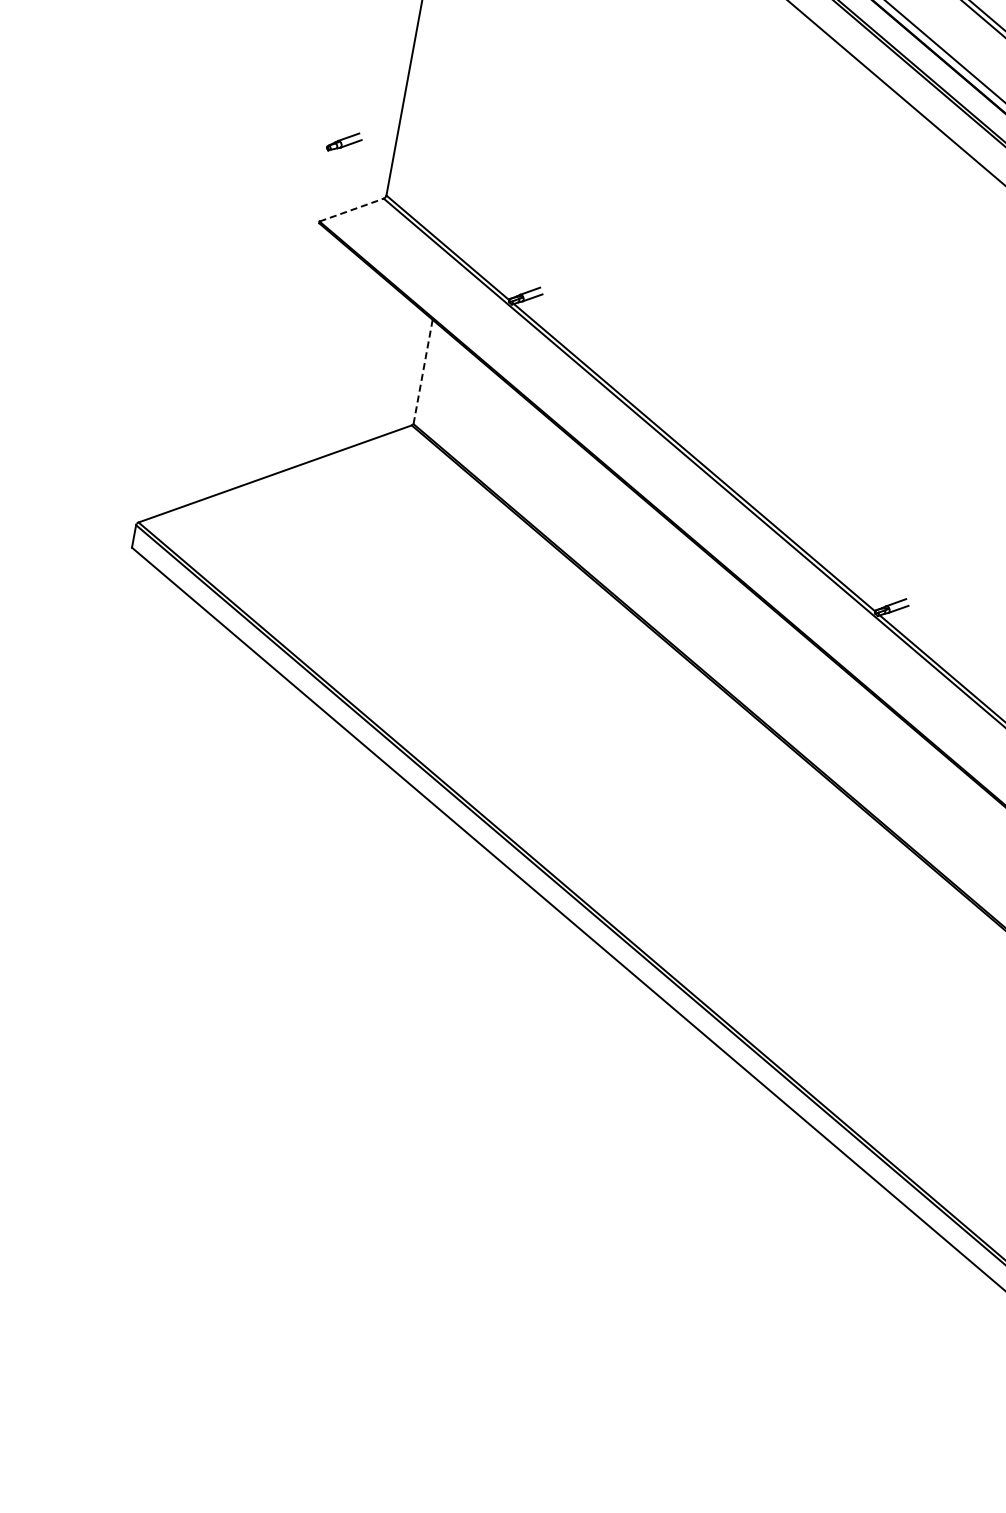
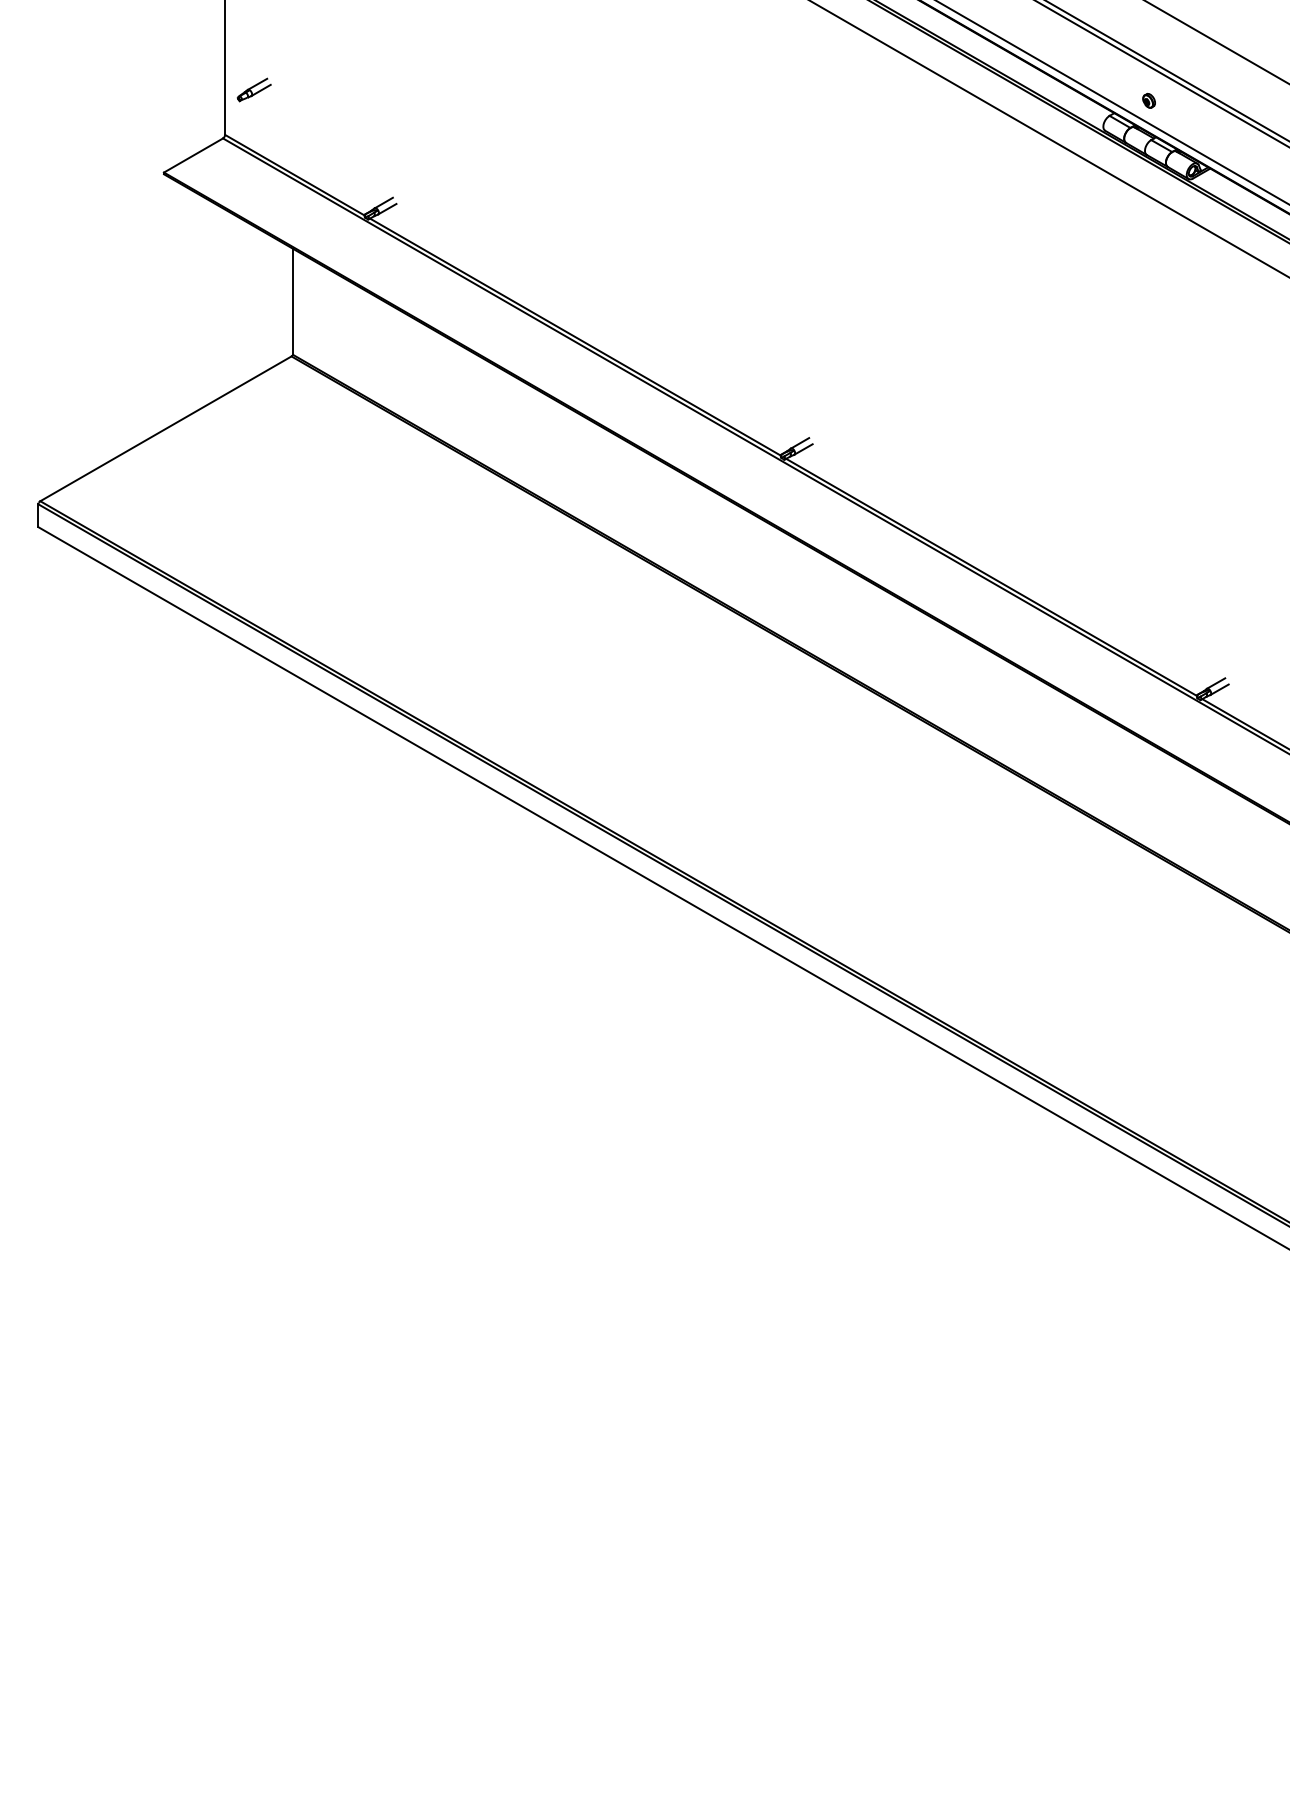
part: (343, 141) -> (253, 89), moved
line: (351, 210) -> (193, 155), dashed -> solid
line: (423, 371) -> (293, 301), dashed -> solid

